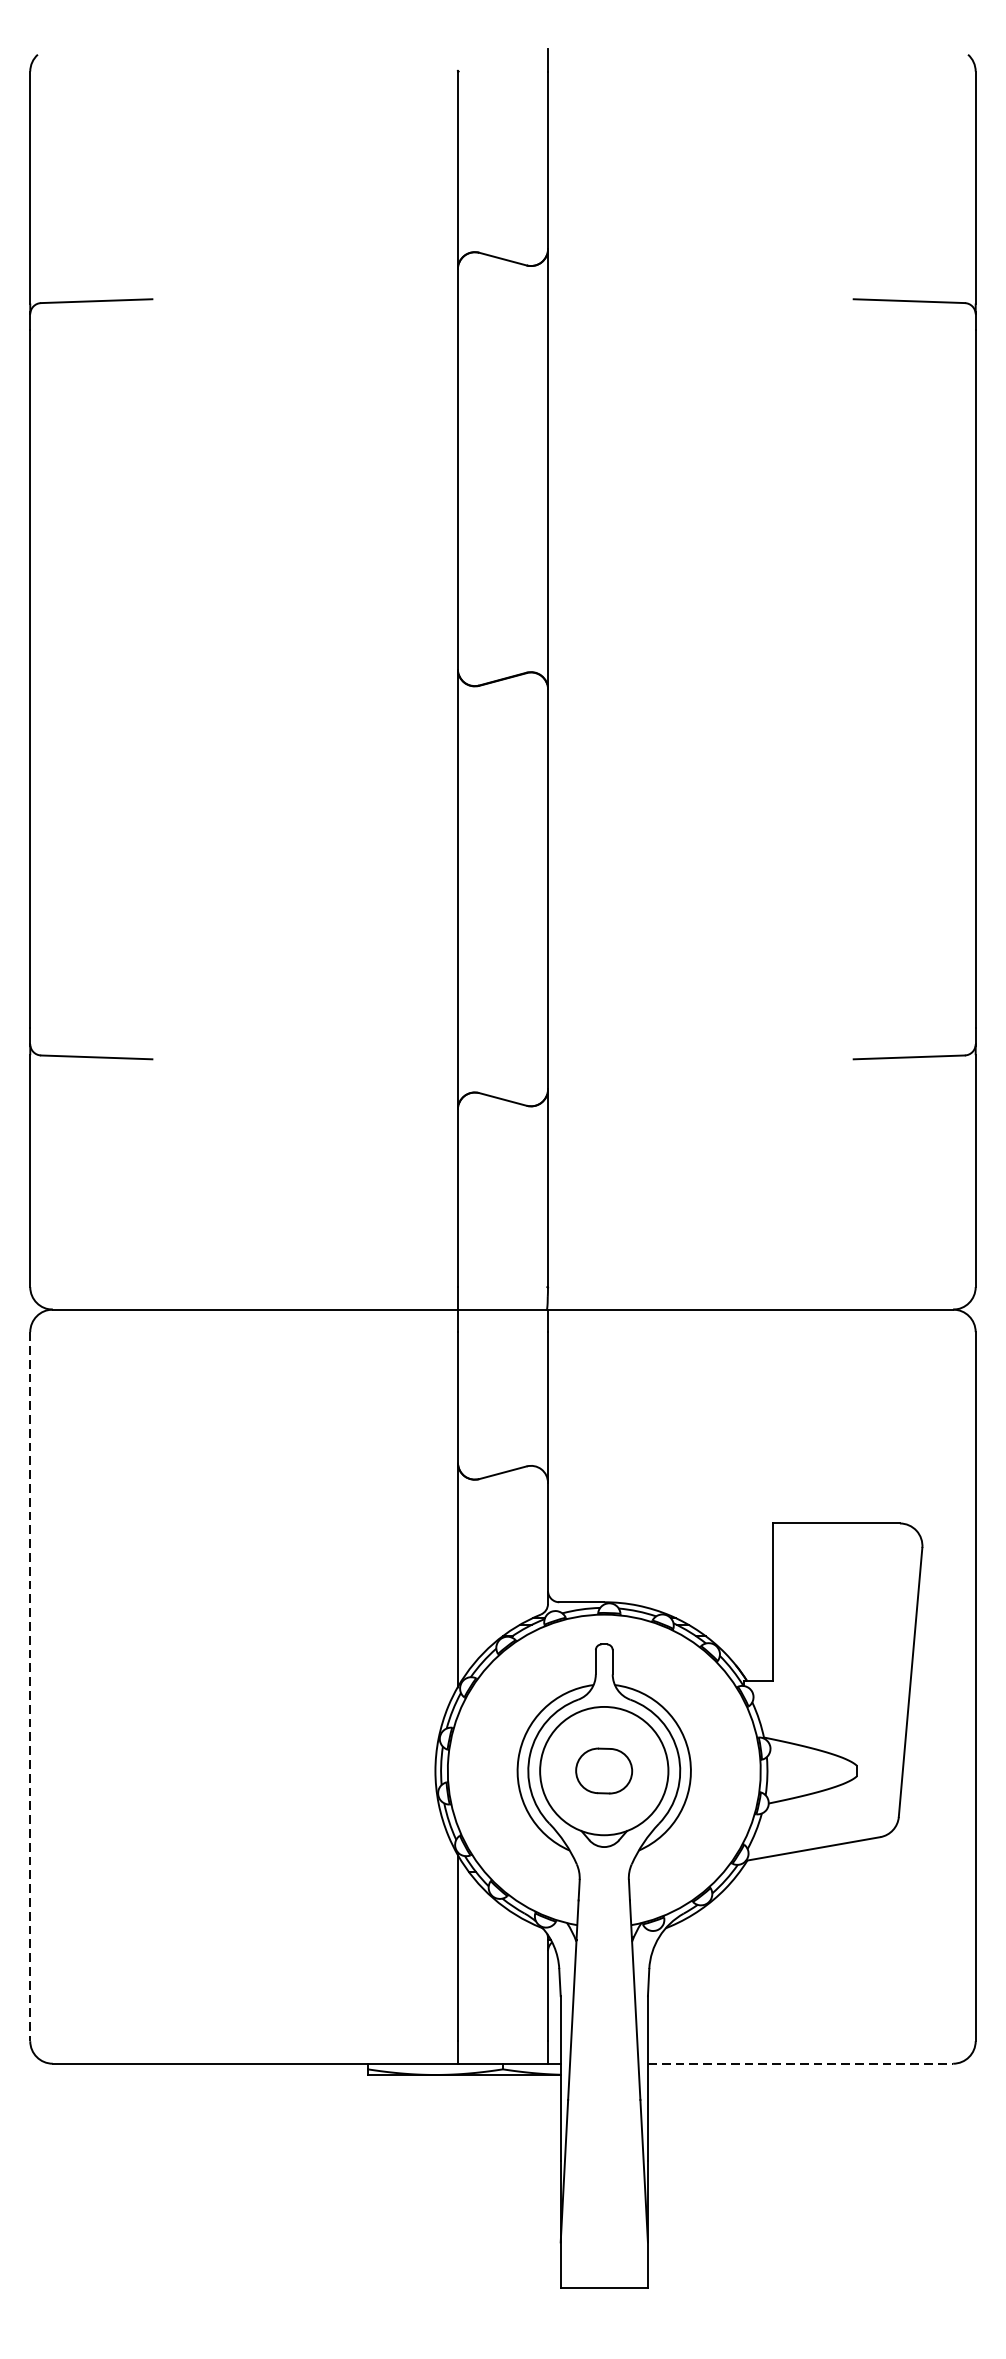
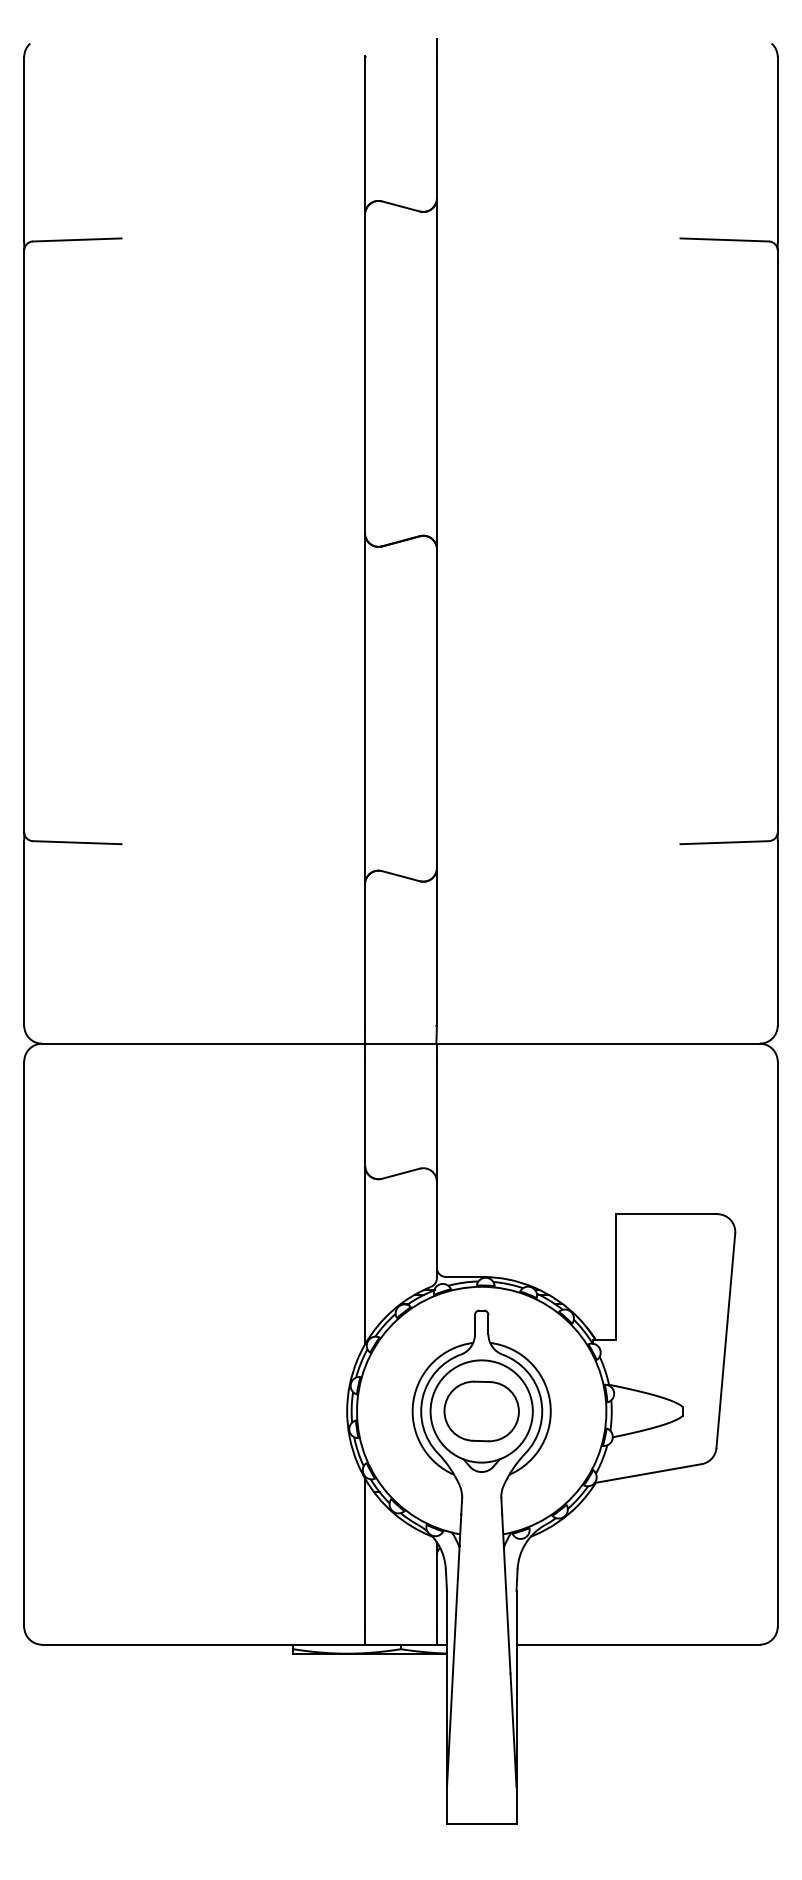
line: (30, 1687) -> (24, 1344), dashed -> solid
part: (604, 1771) -> (481, 1411), size x1.67
line: (800, 2063) -> (638, 1644), dashed -> solid

